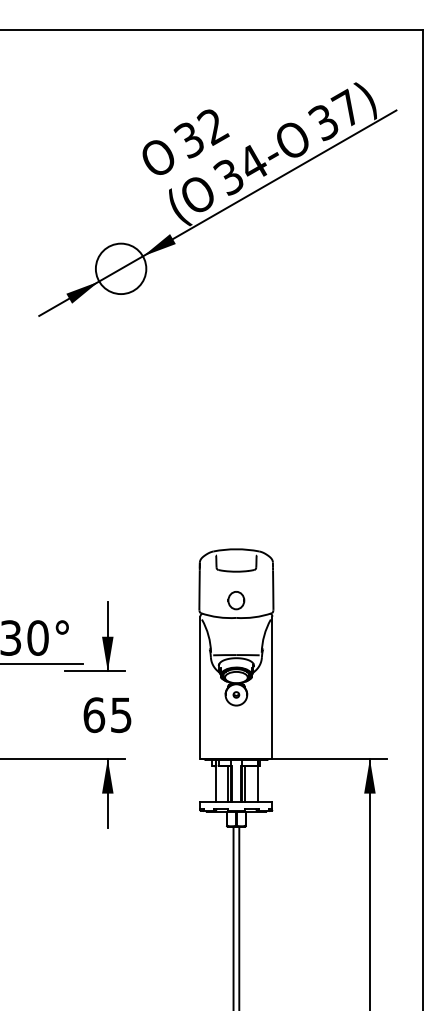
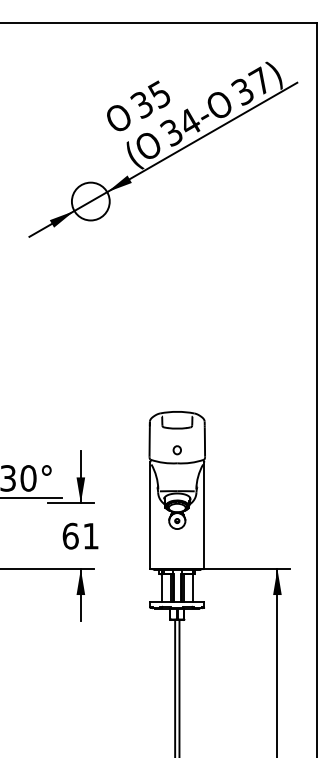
text: (212, 126) -> (159, 94), 32 -> 35
part: (236, 600) -> (177, 450), size x0.62
text: (121, 715) -> (91, 536), 65 -> 61

